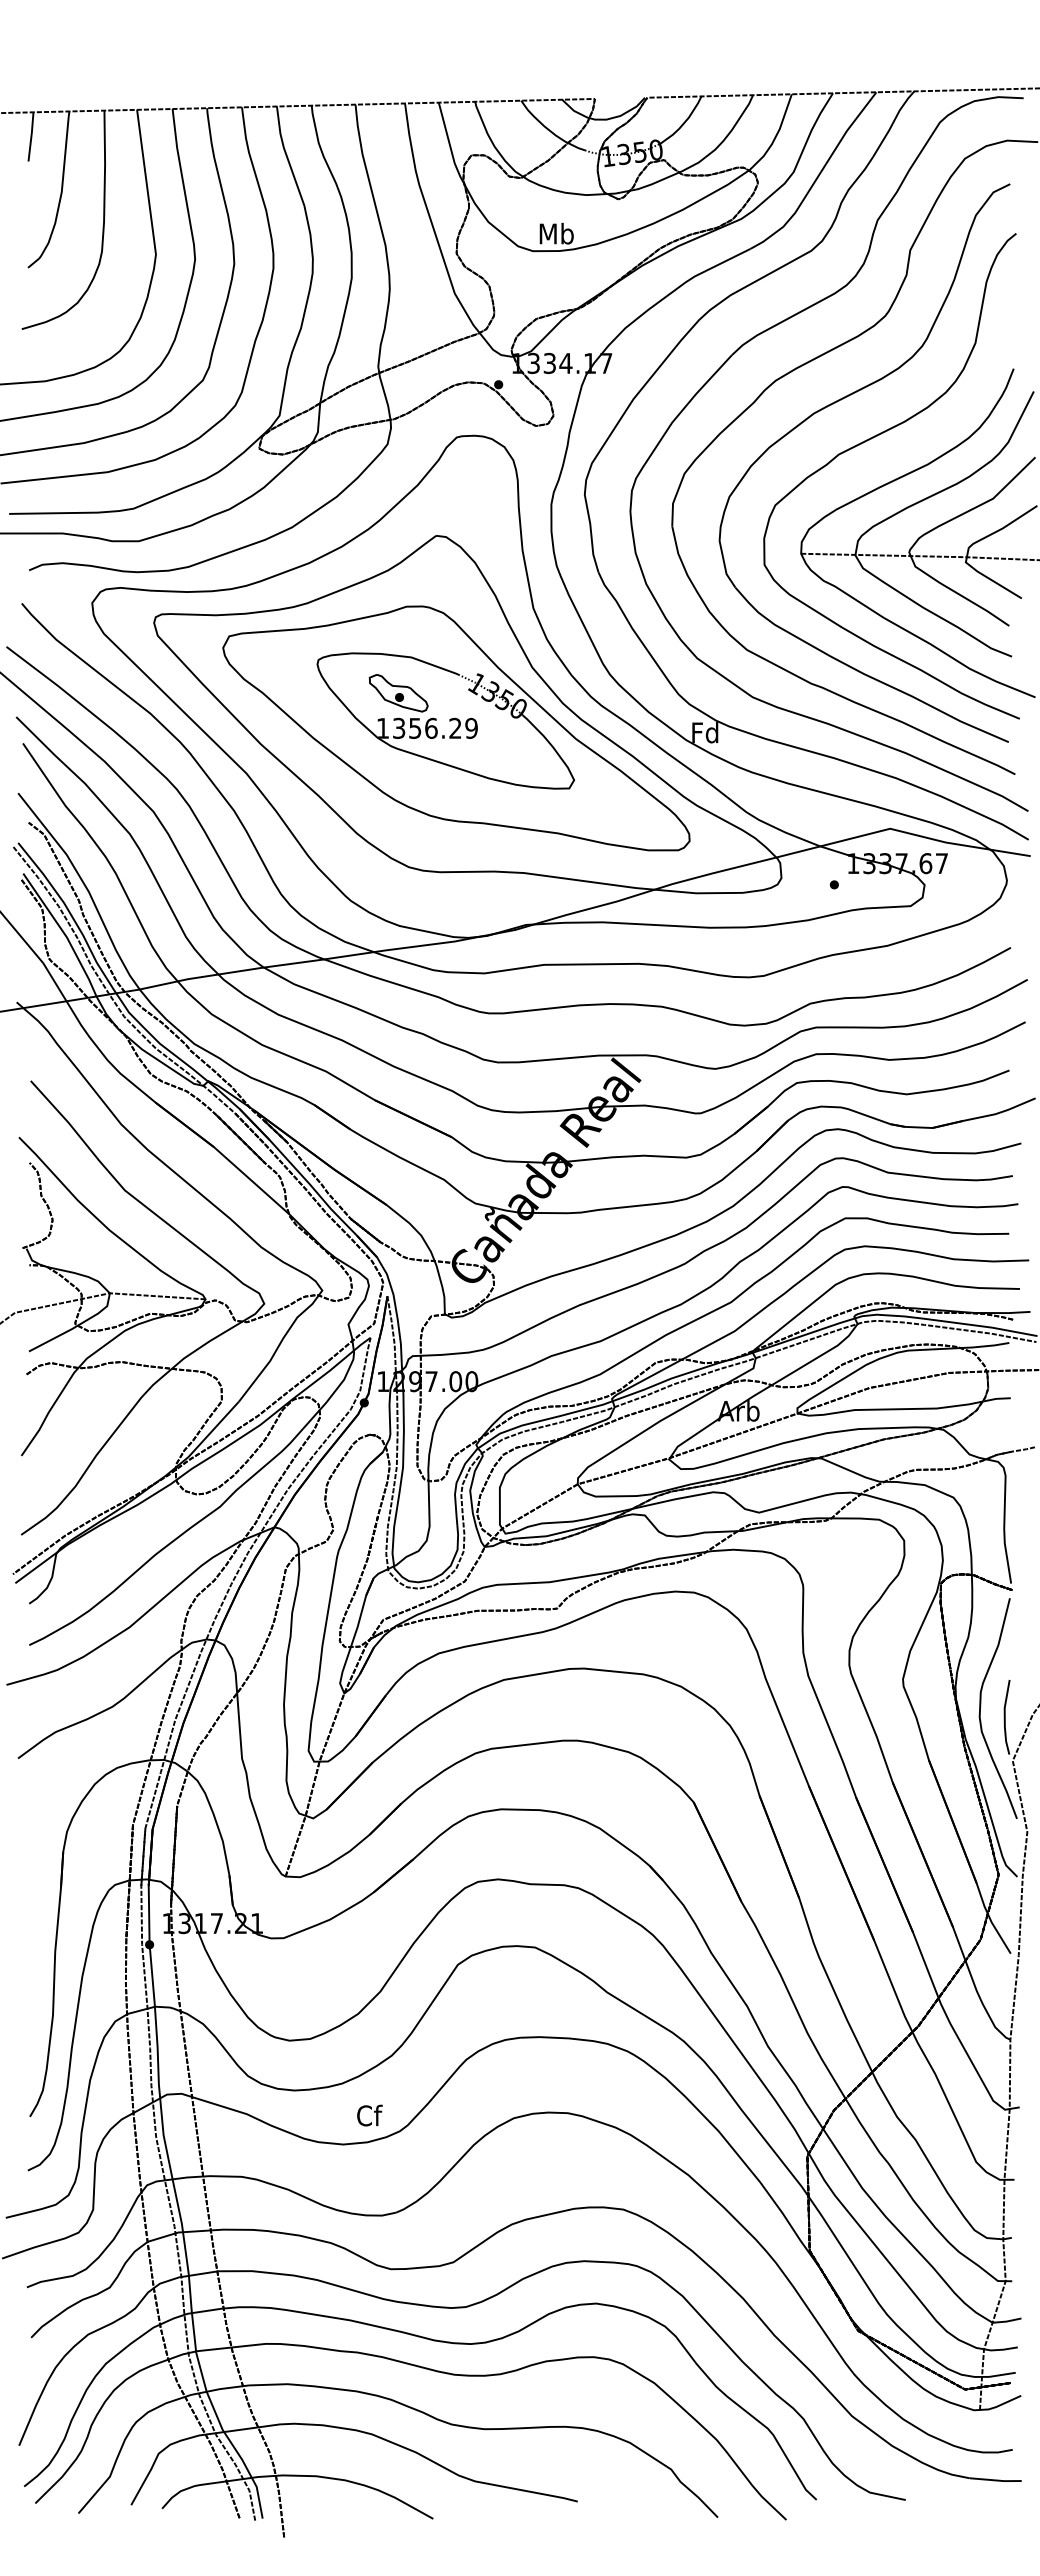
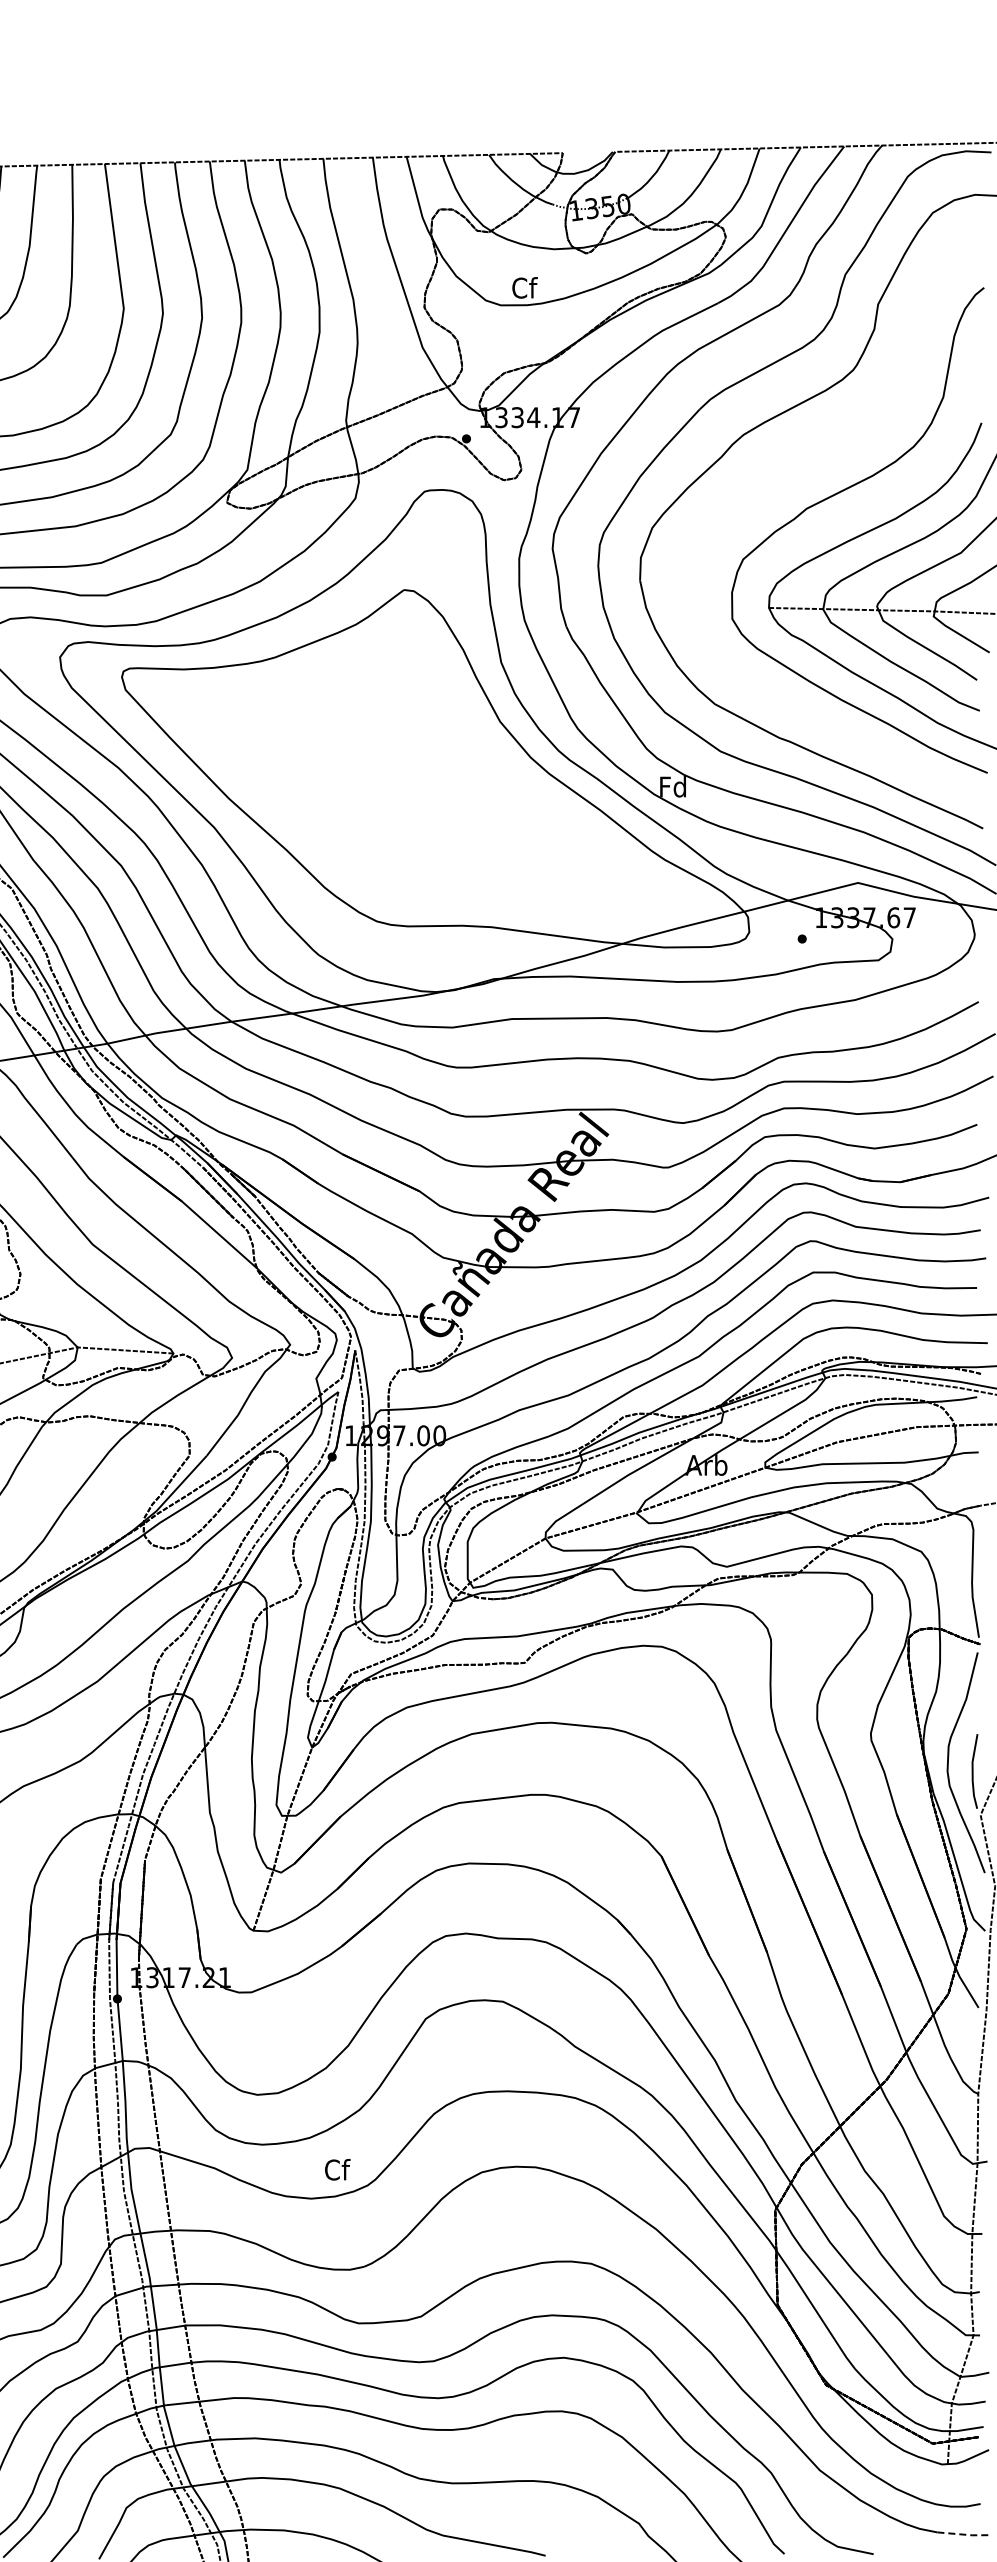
text: (556, 233) -> (524, 287), Mb -> Cf
part: (835, 403) -> (803, 457), removed
part: (456, 728) -> (424, 782), removed
line: (996, 2480) -> (964, 2534), solid -> dashed

